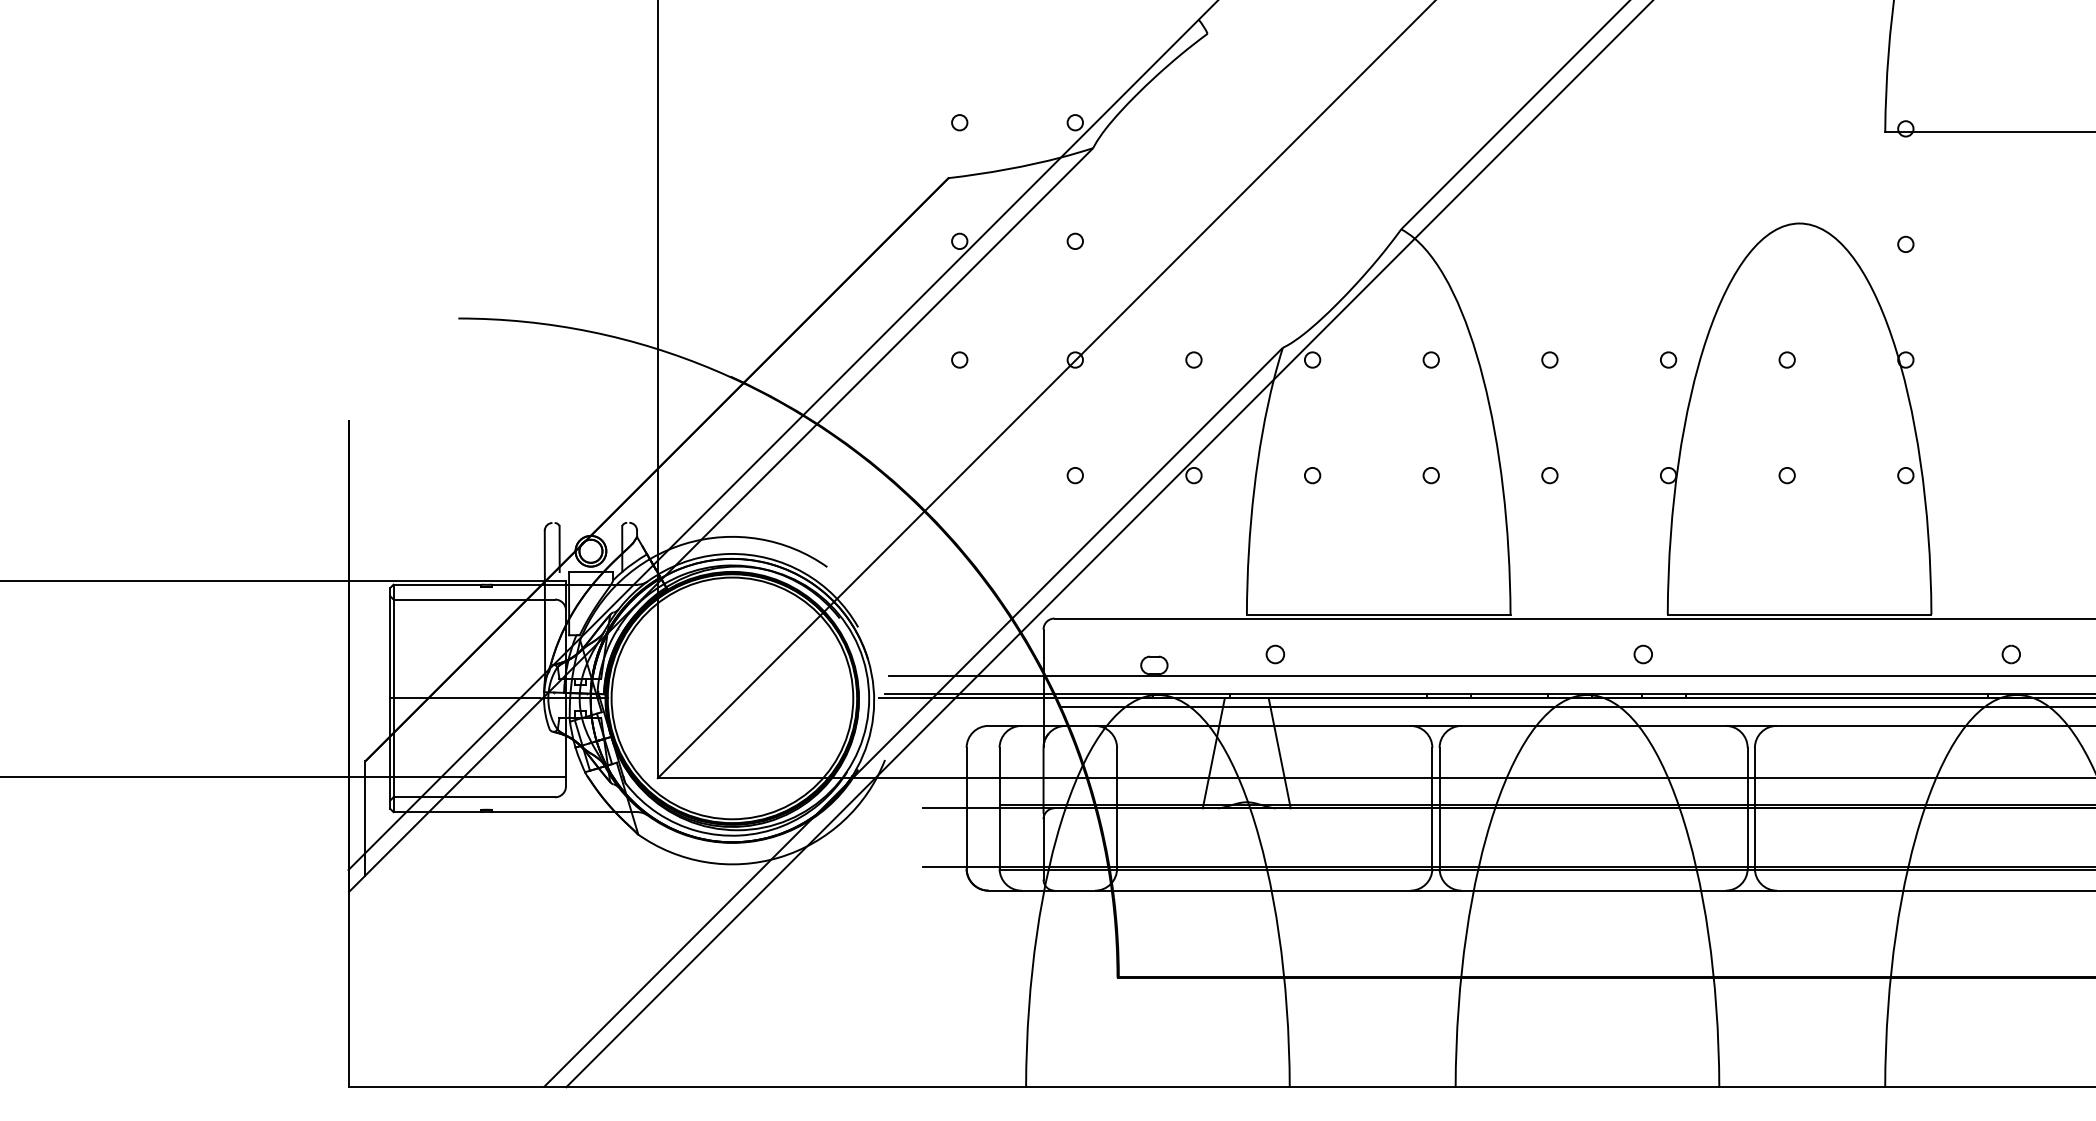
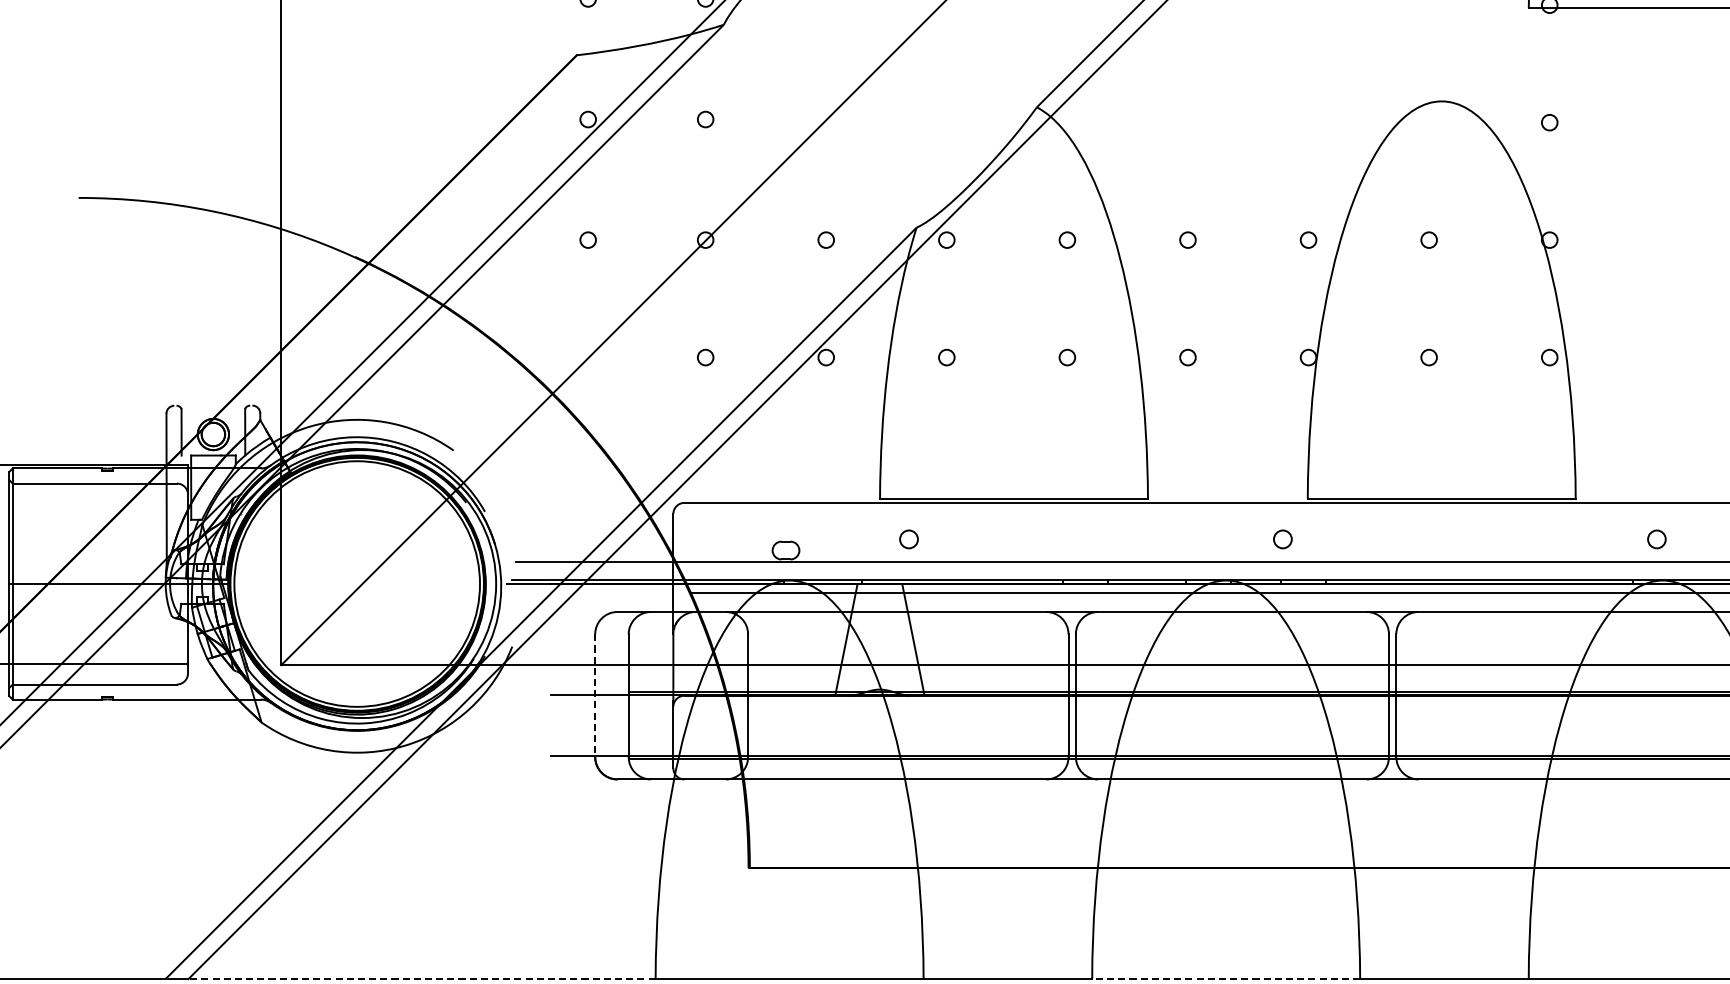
line: (966, 808) -> (595, 695), solid -> dashed
line: (796, 1087) -> (422, 979), solid -> dashed
line: (1587, 1087) -> (1226, 979), solid -> dashed

